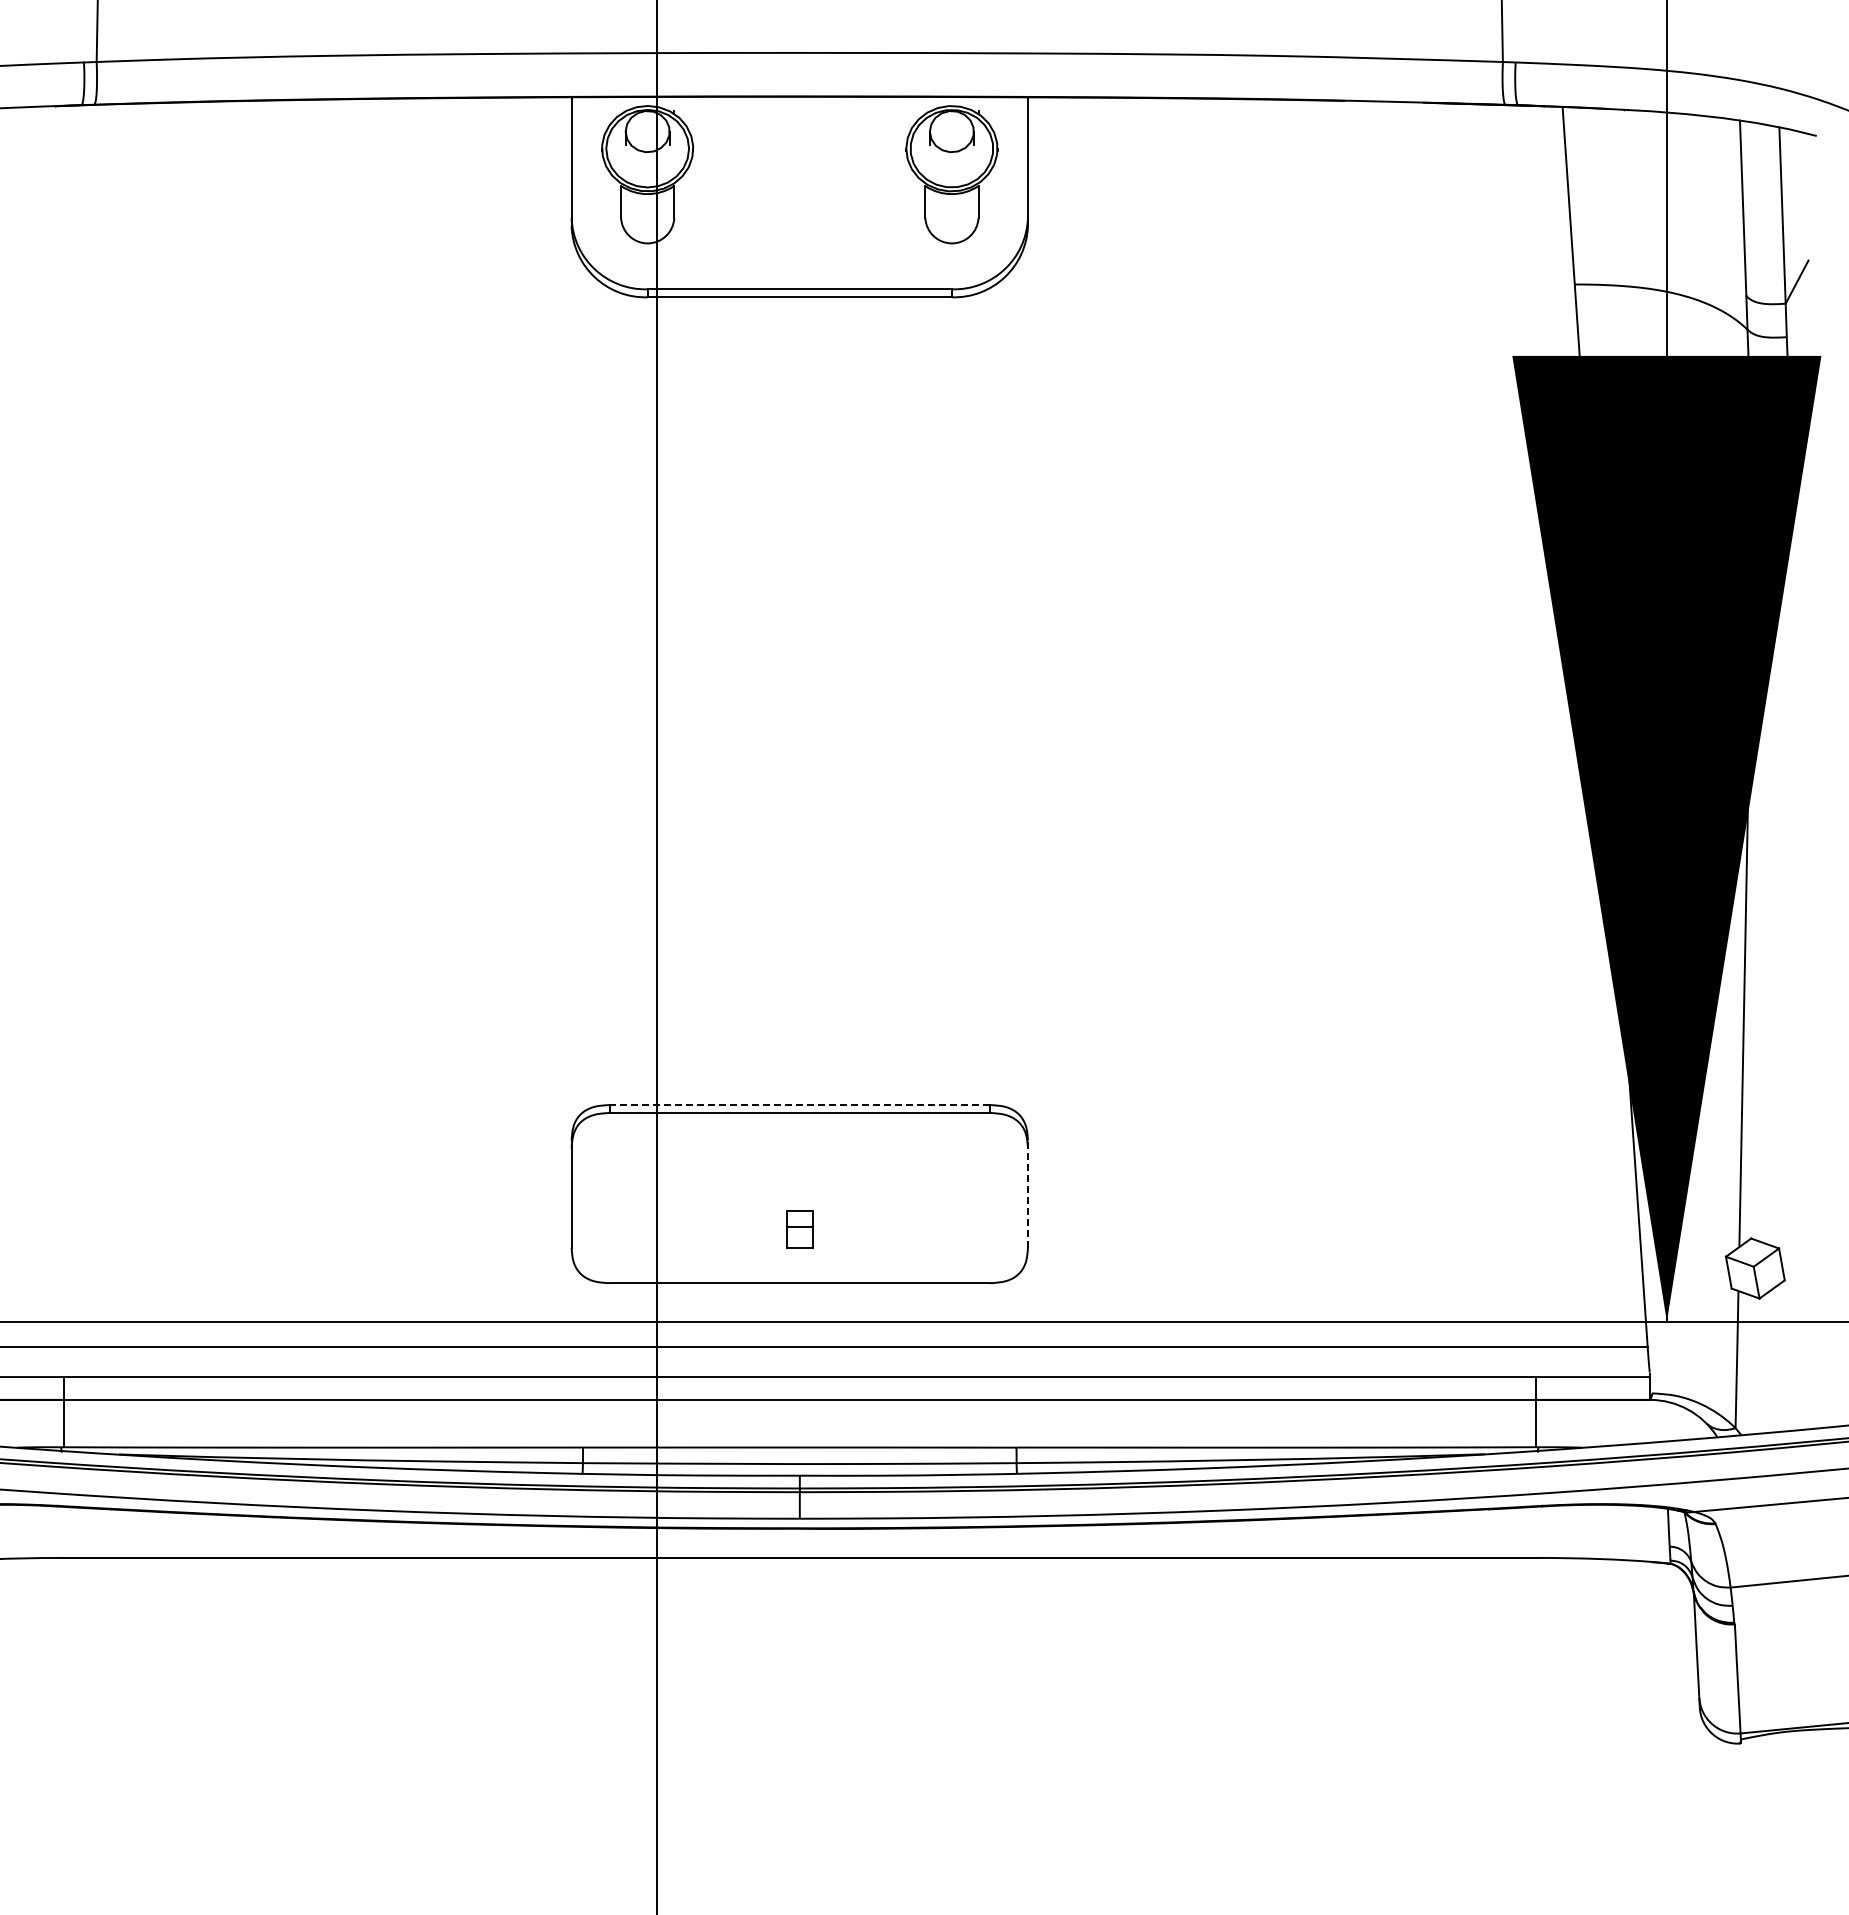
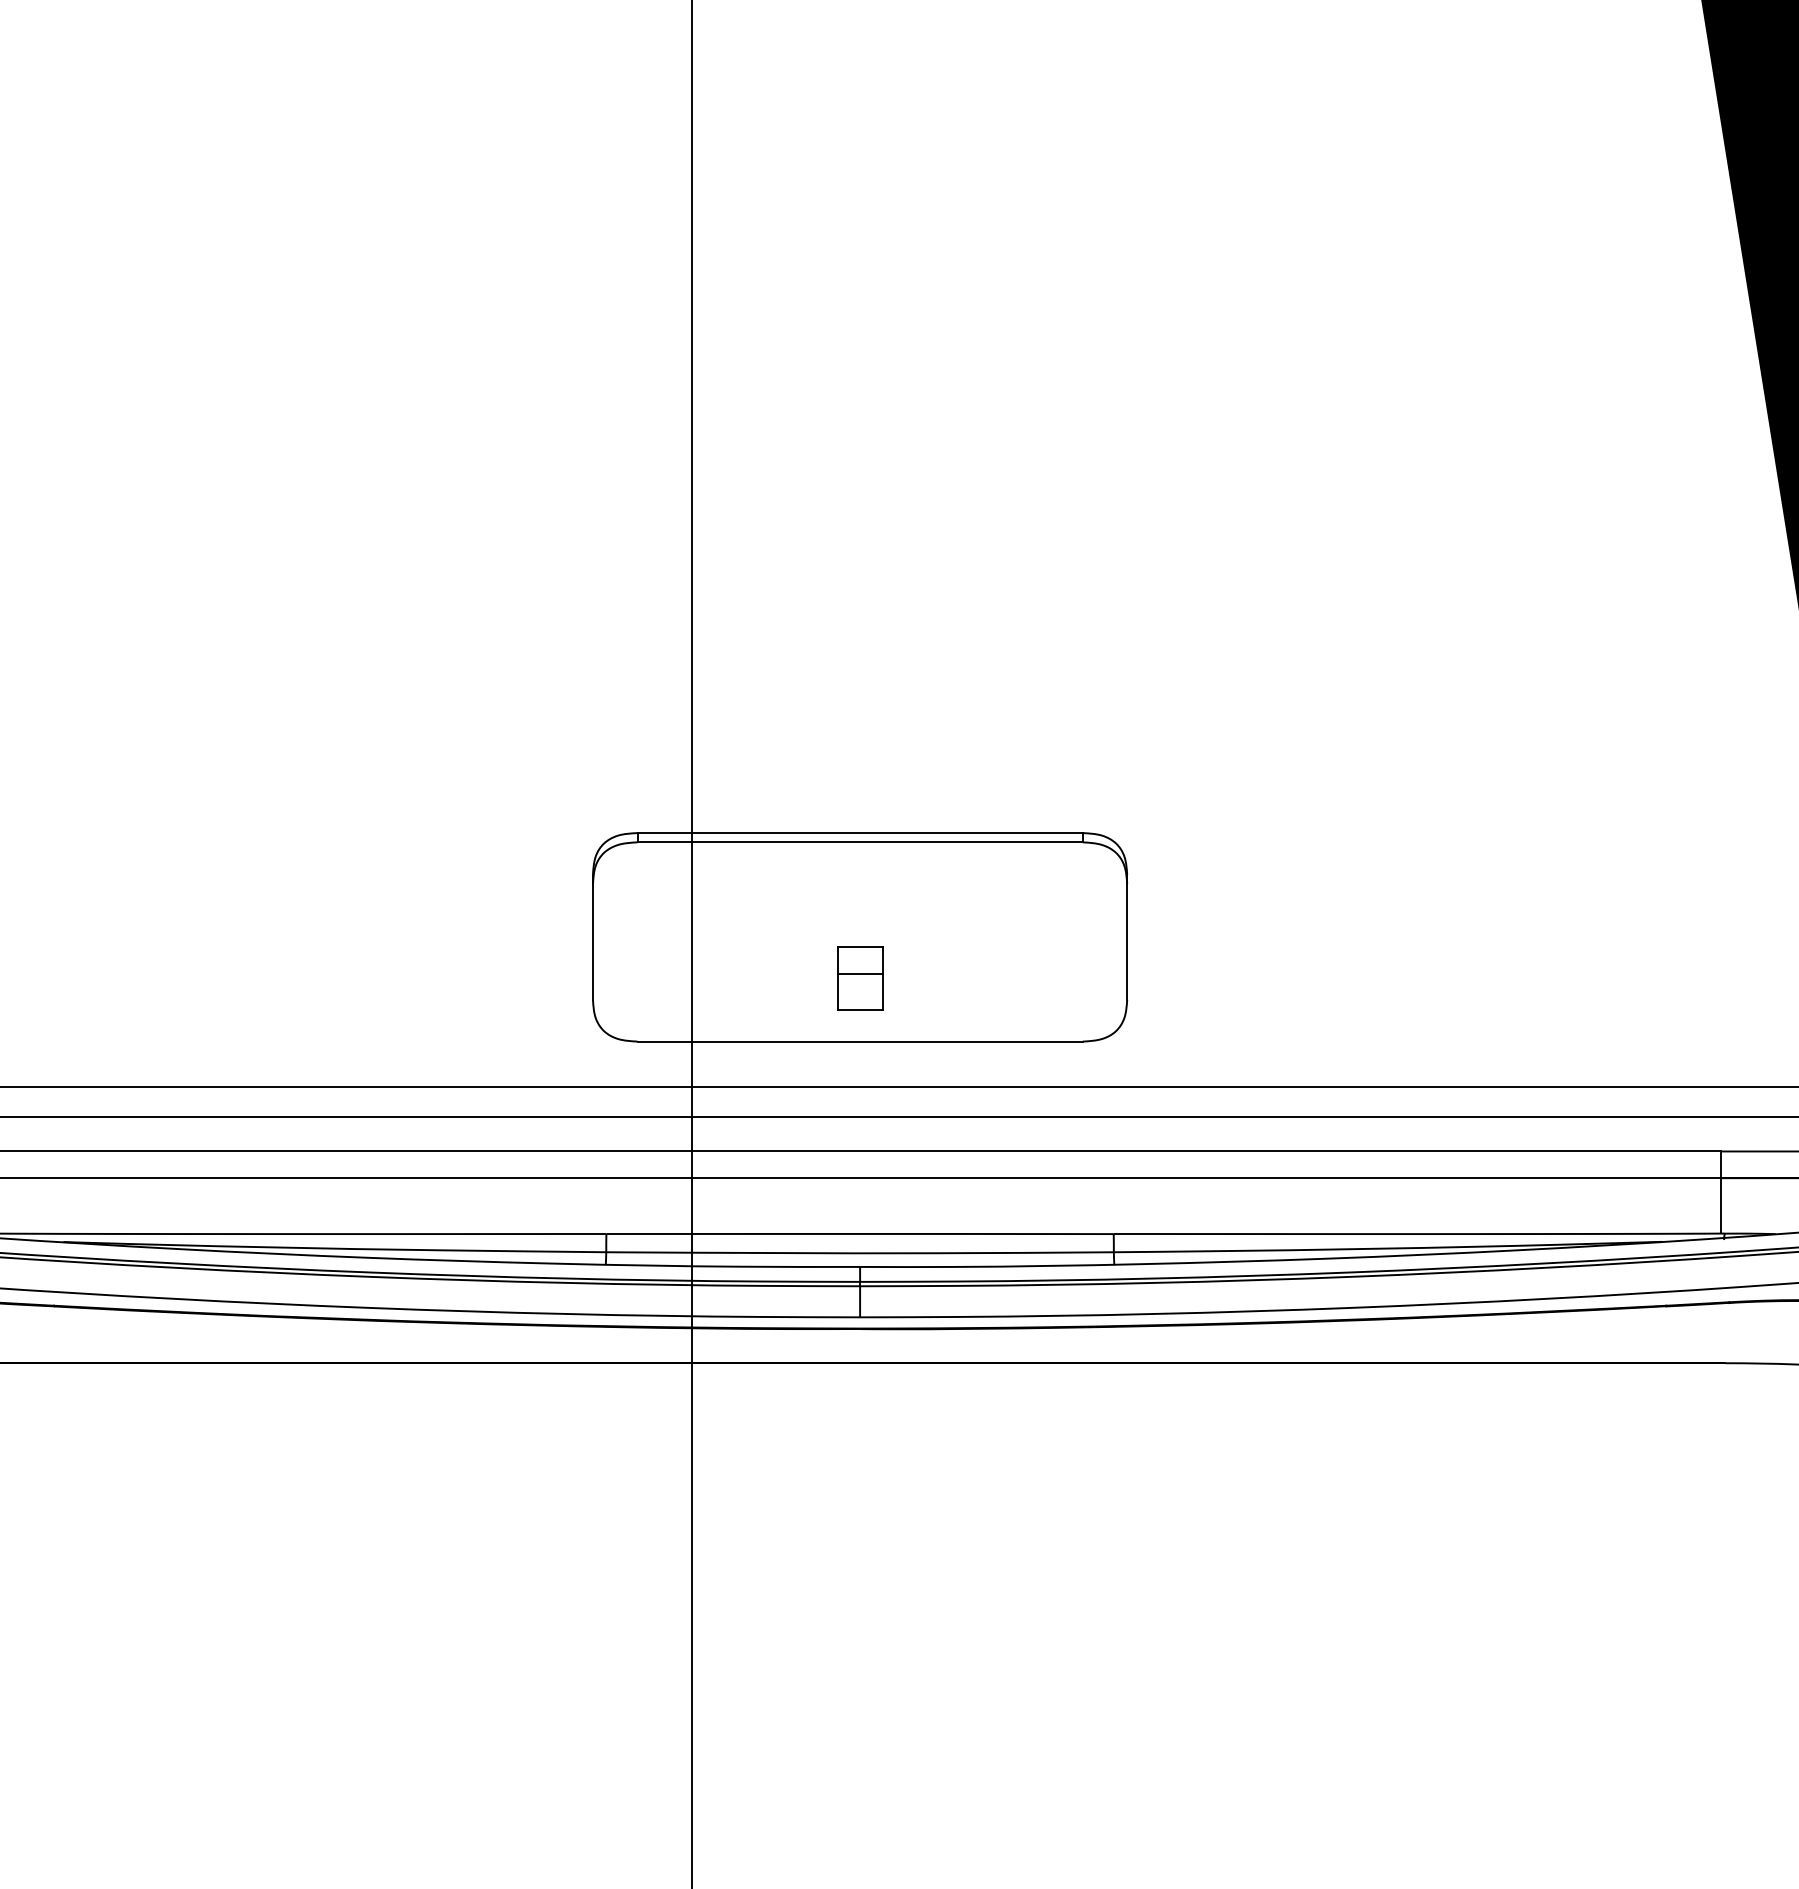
line: (799, 1105) -> (859, 833), dashed -> solid
line: (1028, 1193) -> (1127, 936), dashed -> solid
part: (799, 1229) -> (859, 978), size x1.43

